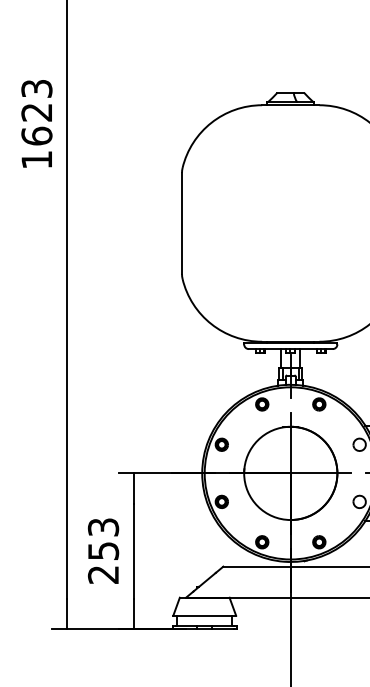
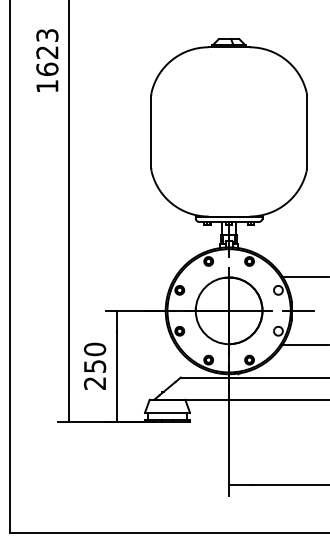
text: (104, 527) -> (95, 349), 253 -> 250

